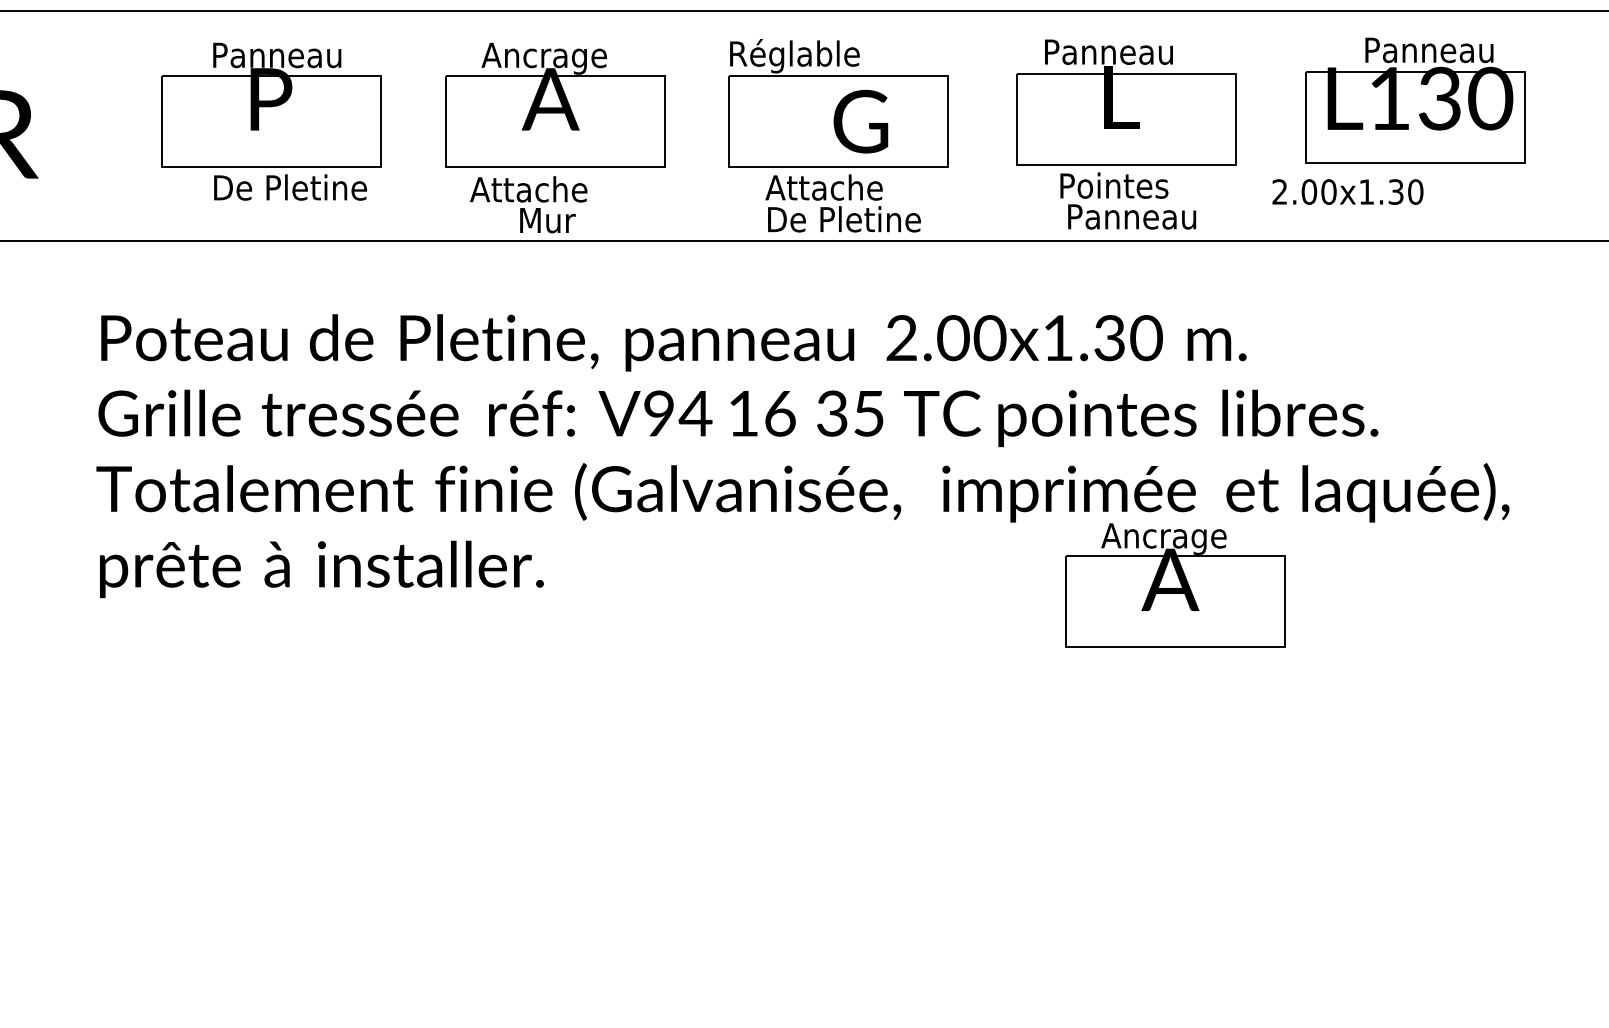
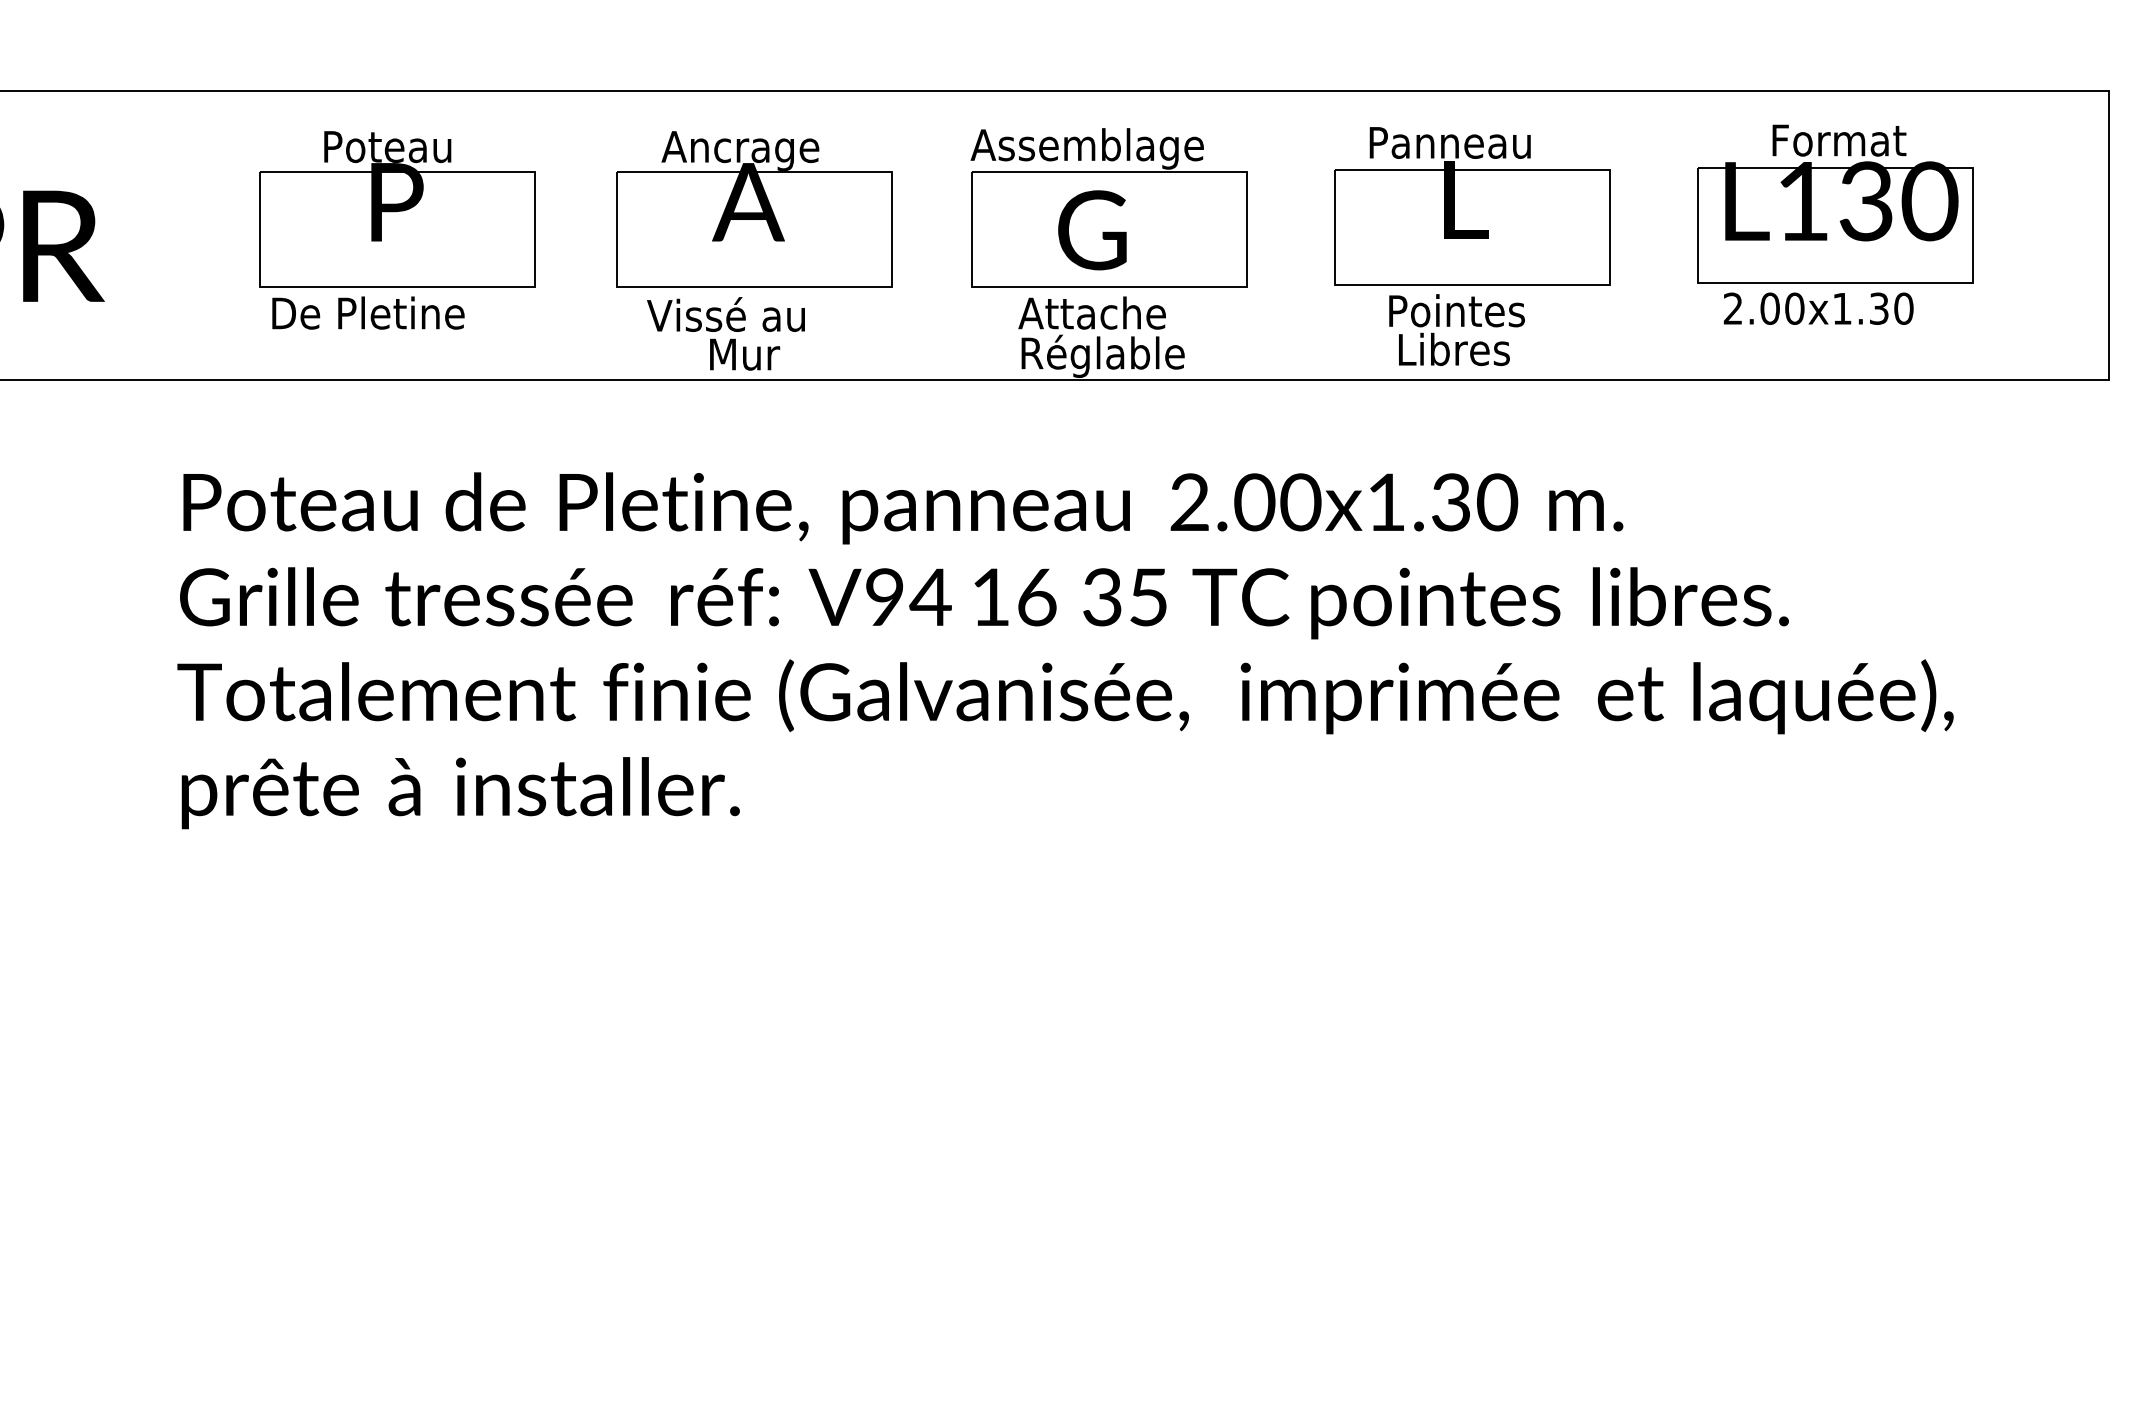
text: (1430, 50) -> (1854, 140), Panneau -> Format
text: (285, 55) -> (415, 147), Panneau -> Poteau
text: (819, 55) -> (1086, 147), Réglable -> Assemblage
text: (860, 121) -> (1092, 230), moved
text: (290, 187) -> (368, 312), moved
text: (532, 188) -> (725, 314), Attache -> Vissé au
text: (1347, 191) -> (1818, 308), moved
text: (1133, 216) -> (1480, 349), Panneau -> Libres
text: (845, 221) -> (1119, 355), De Pletine -> Réglable
part: (1175, 585) -> (1533, 813), removed

